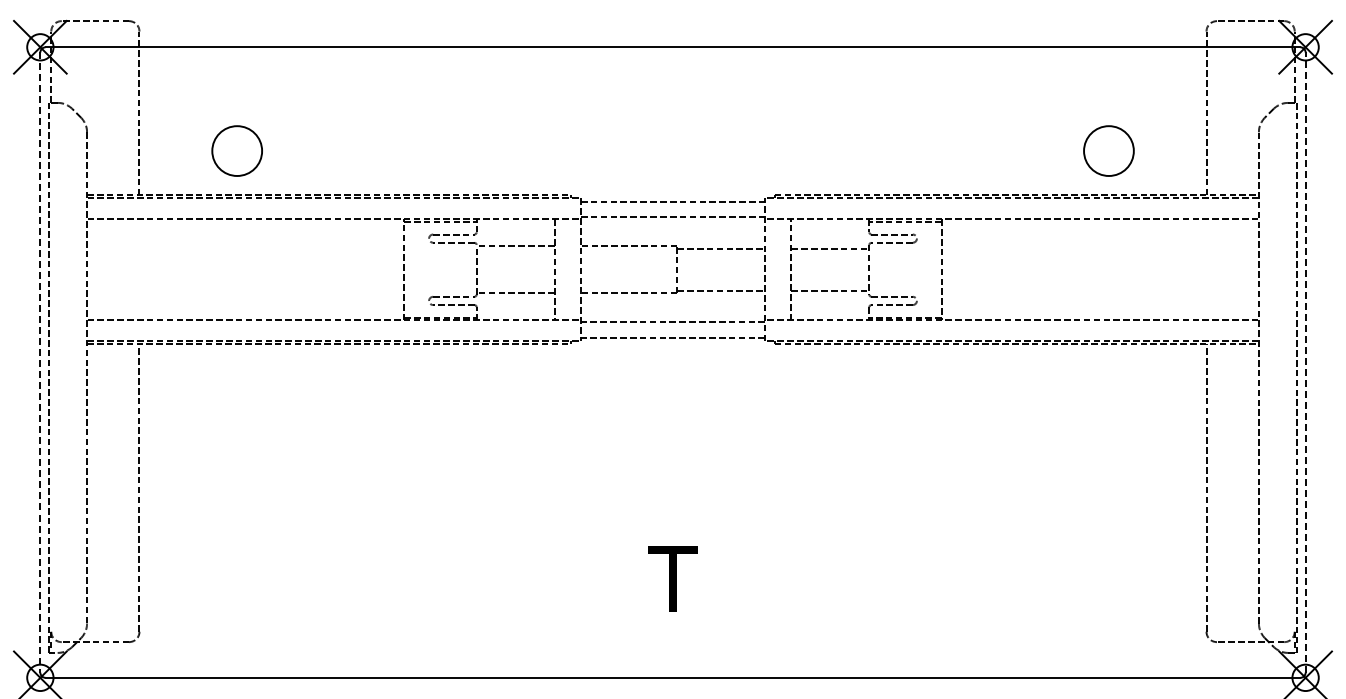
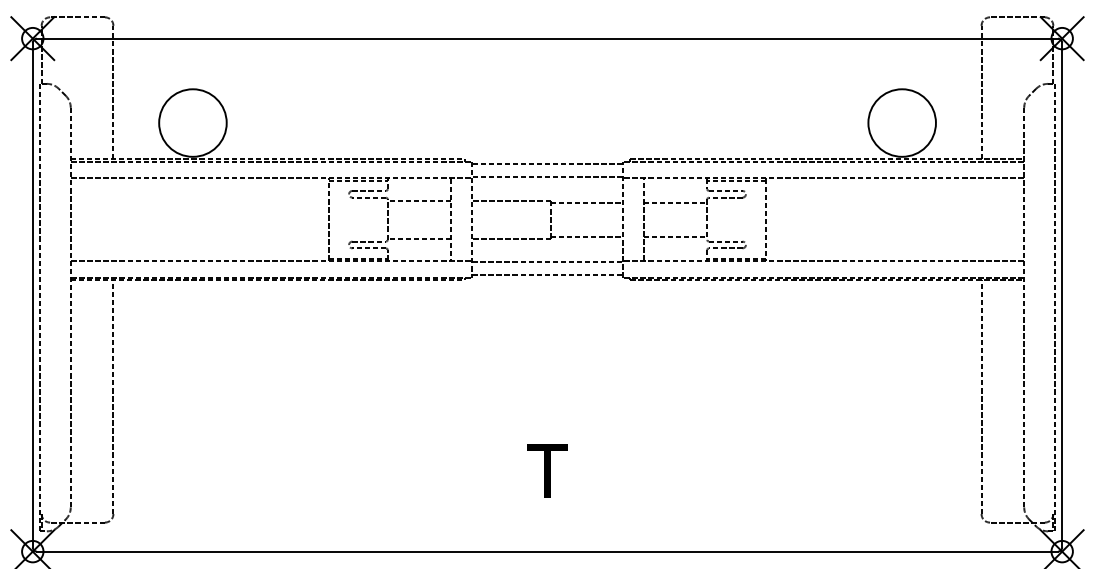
circle: (236, 150) -> (192, 122), size x1.67
circle: (1108, 150) -> (901, 122), size x1.67
line: (1305, 362) -> (1062, 295), dashed -> solid
line: (40, 363) -> (32, 295), dashed -> solid

